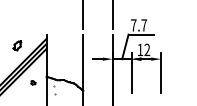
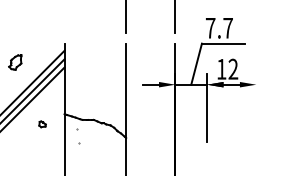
line: (161, 73) -> (257, 108), removed

